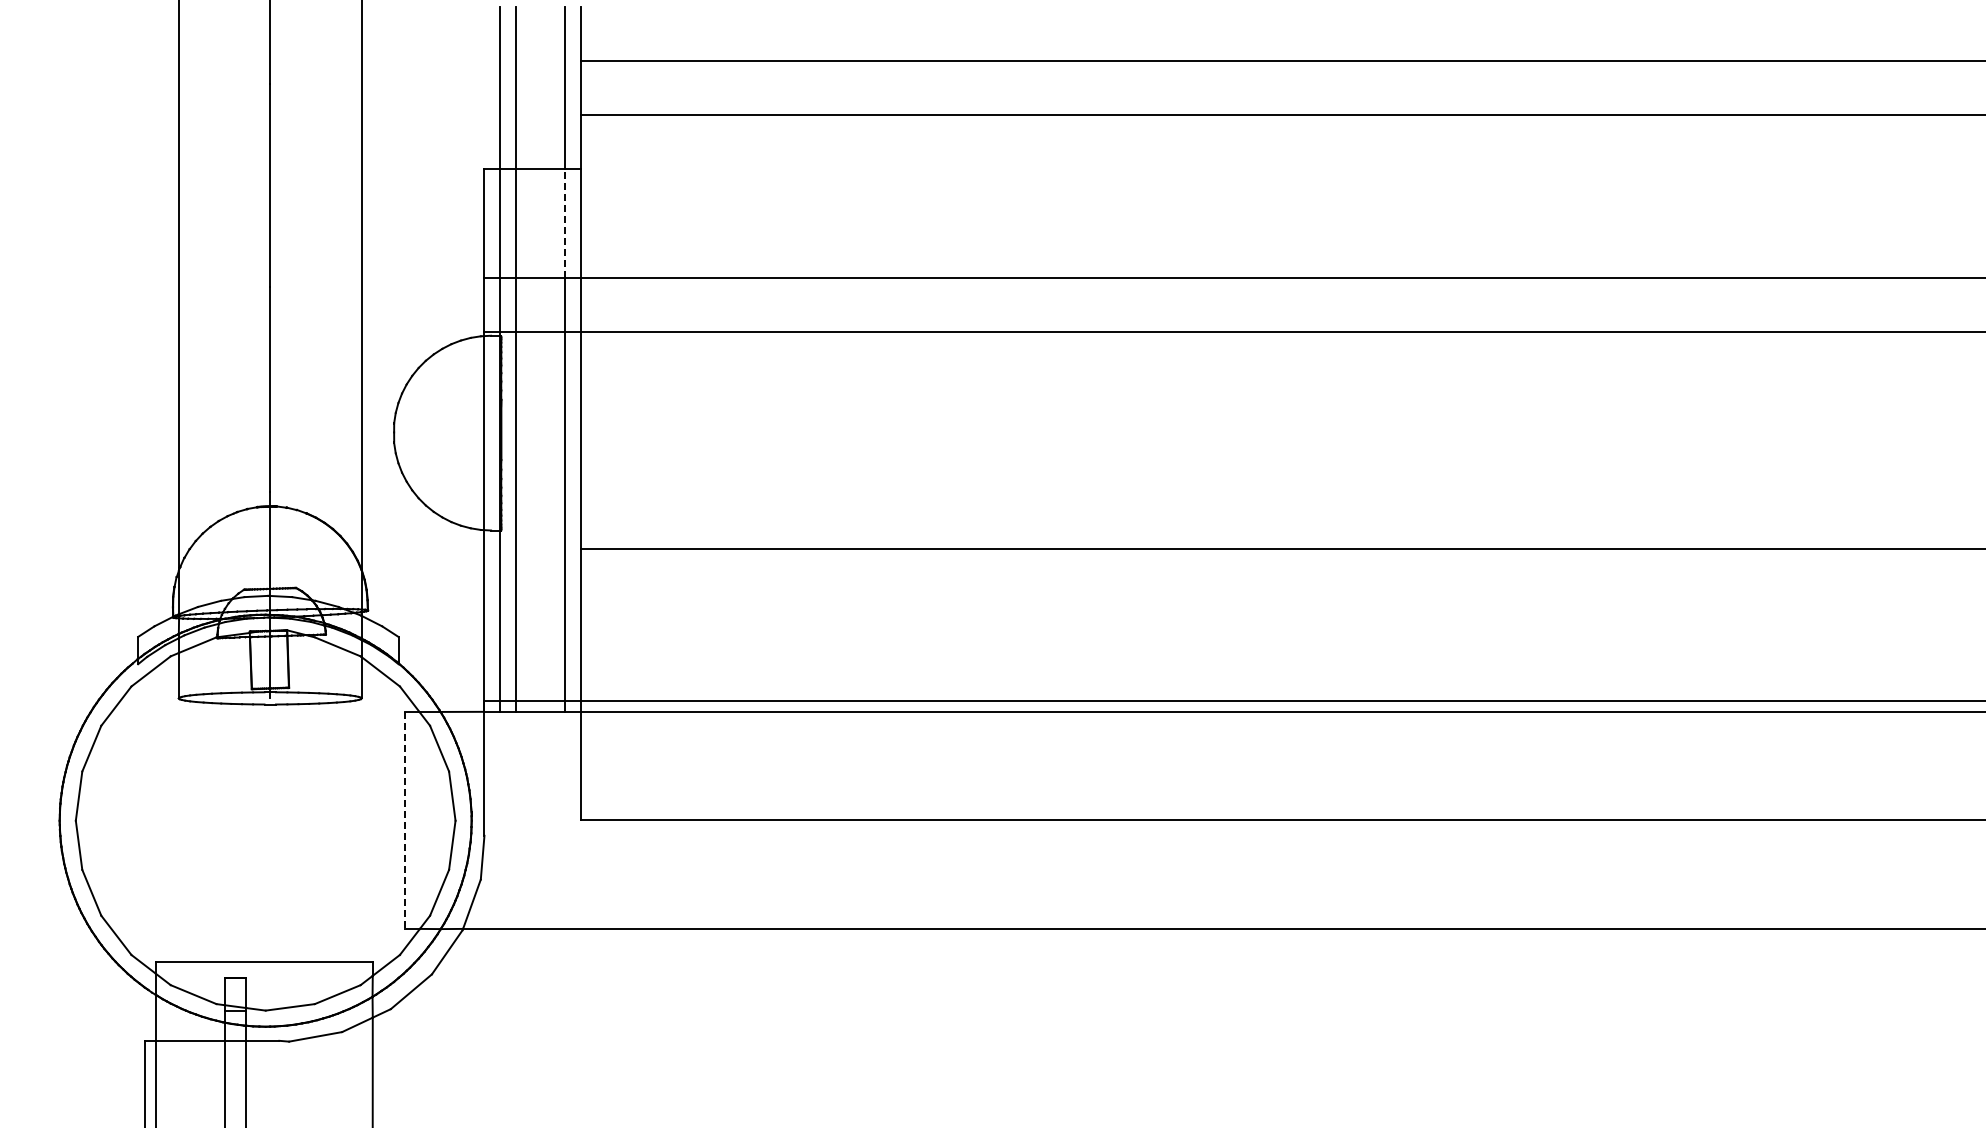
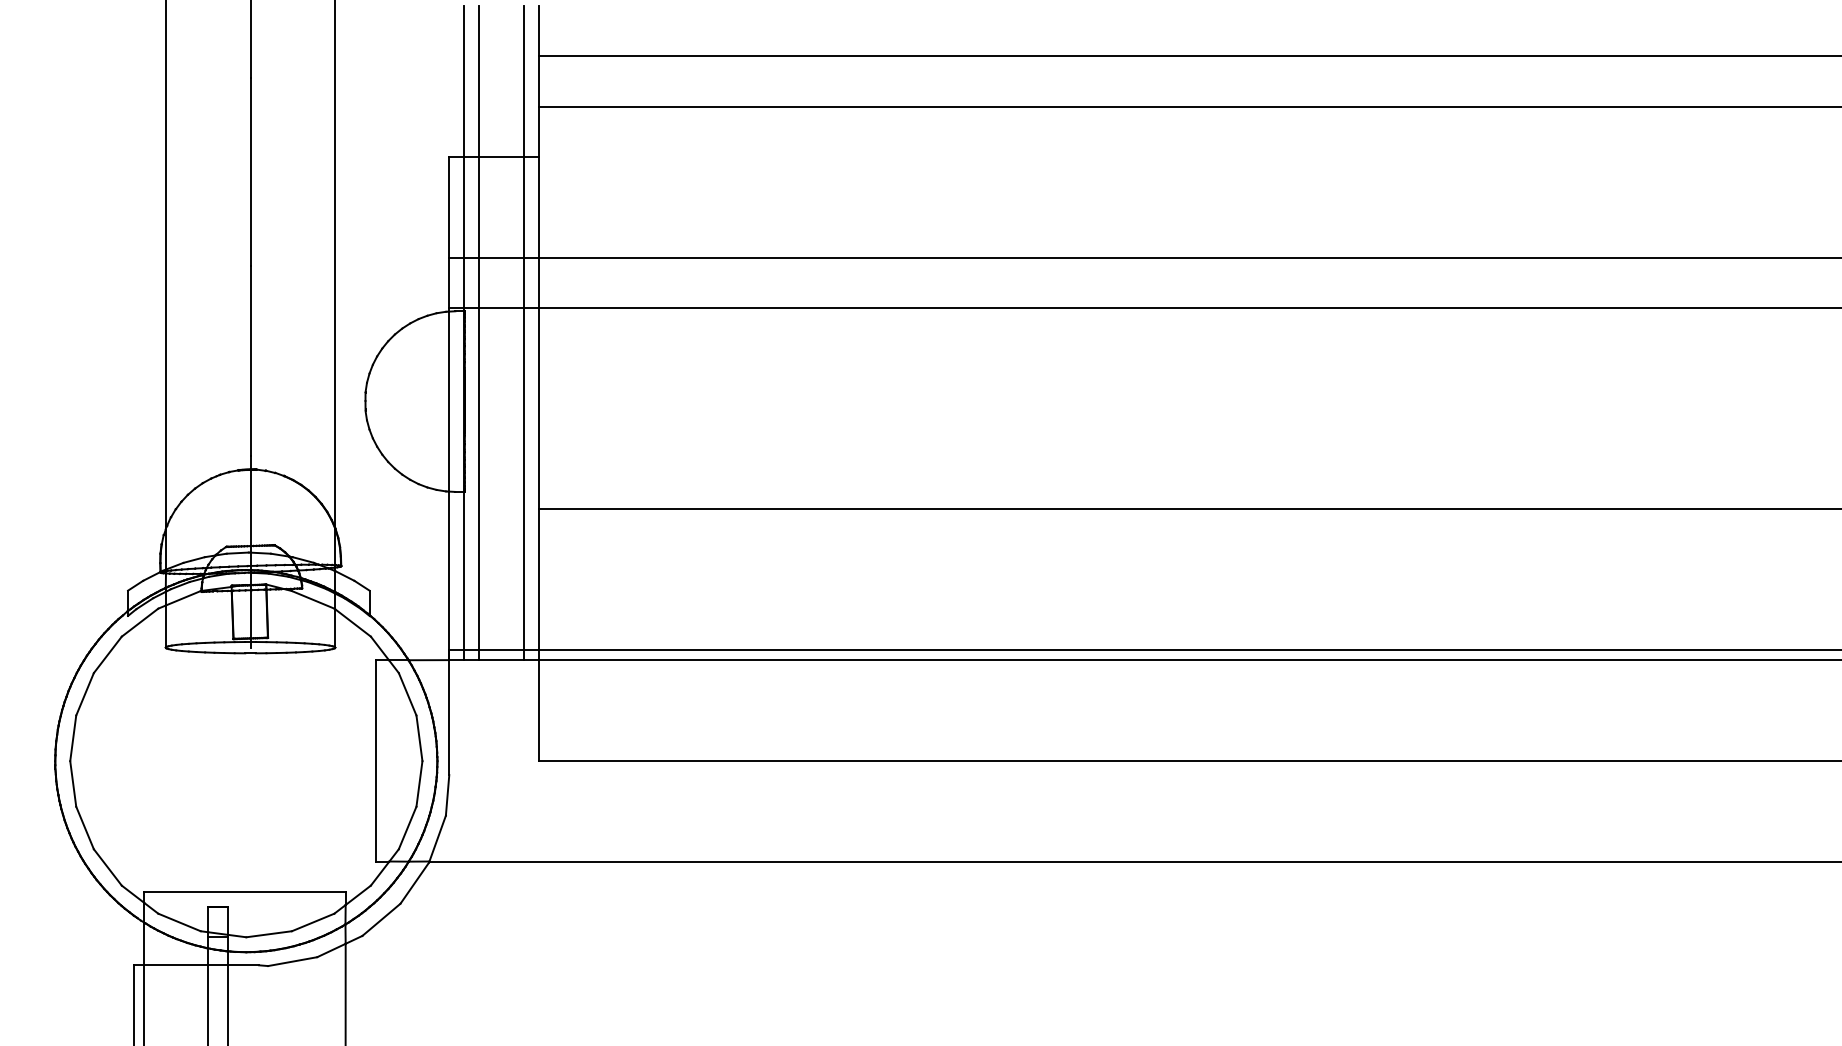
line: (565, 223) -> (524, 207), dashed -> solid
line: (405, 820) -> (376, 760), dashed -> solid

